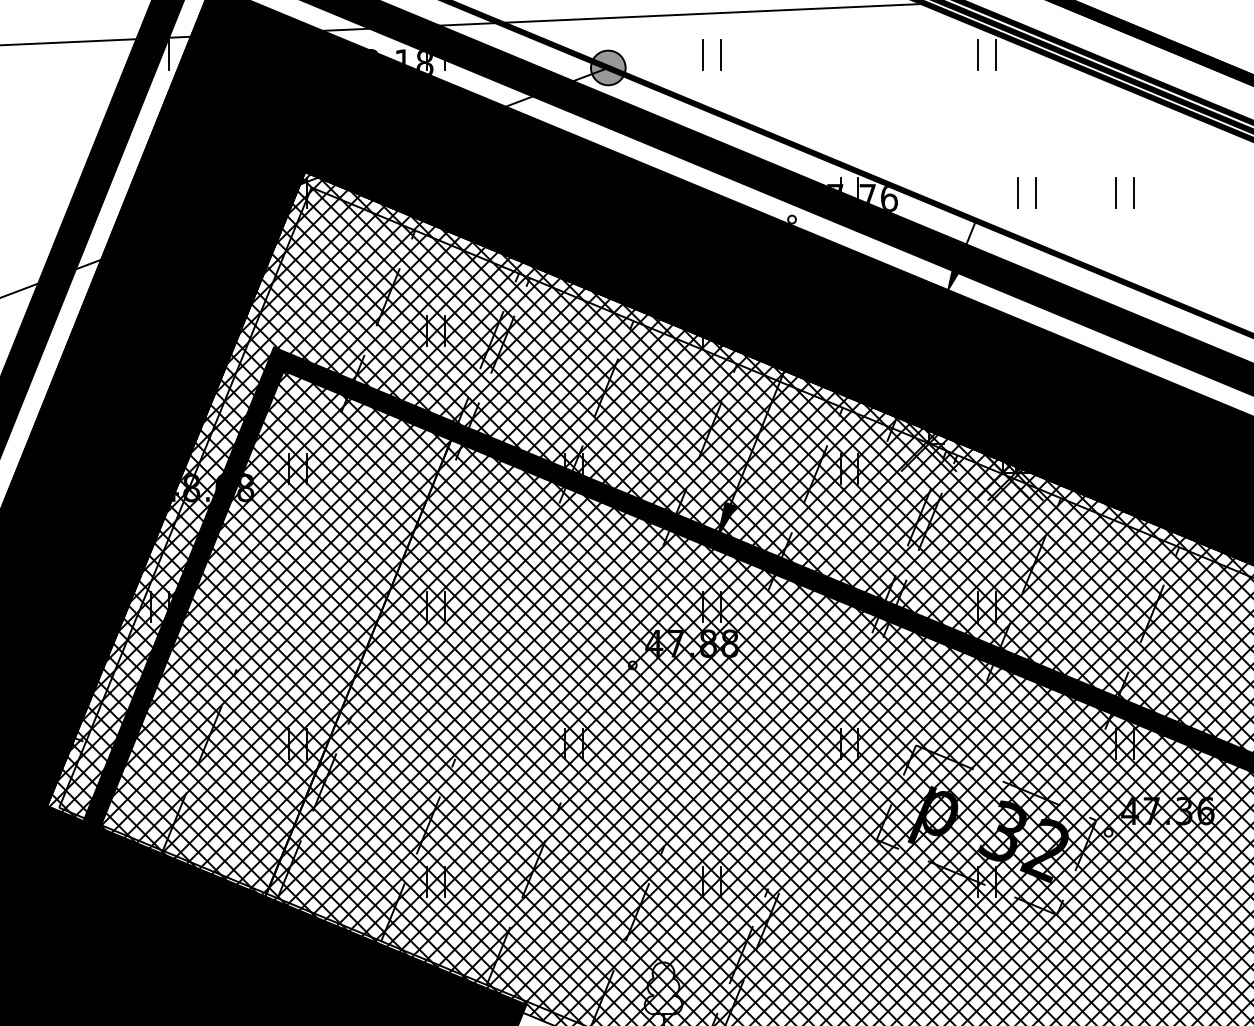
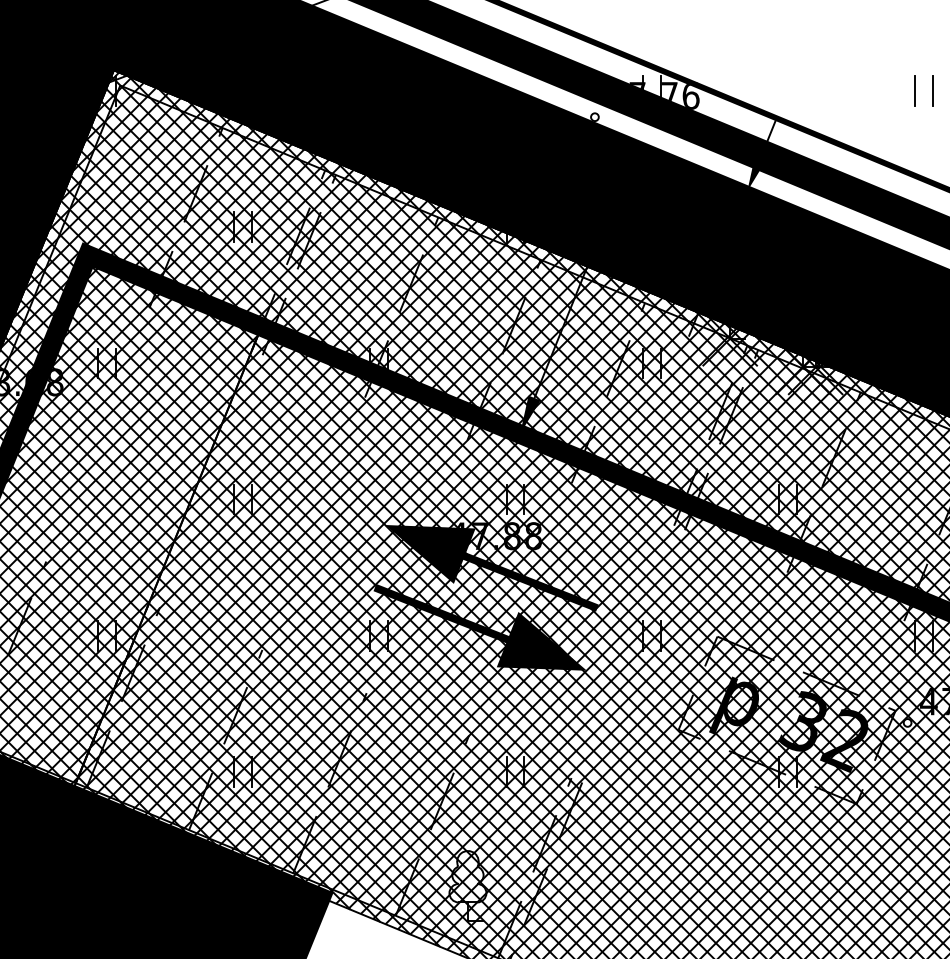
part: (1018, 192) -> (818, 90), removed
fill: (687, 676) -> (491, 568), added
fill: (675, 735) -> (479, 626), added

